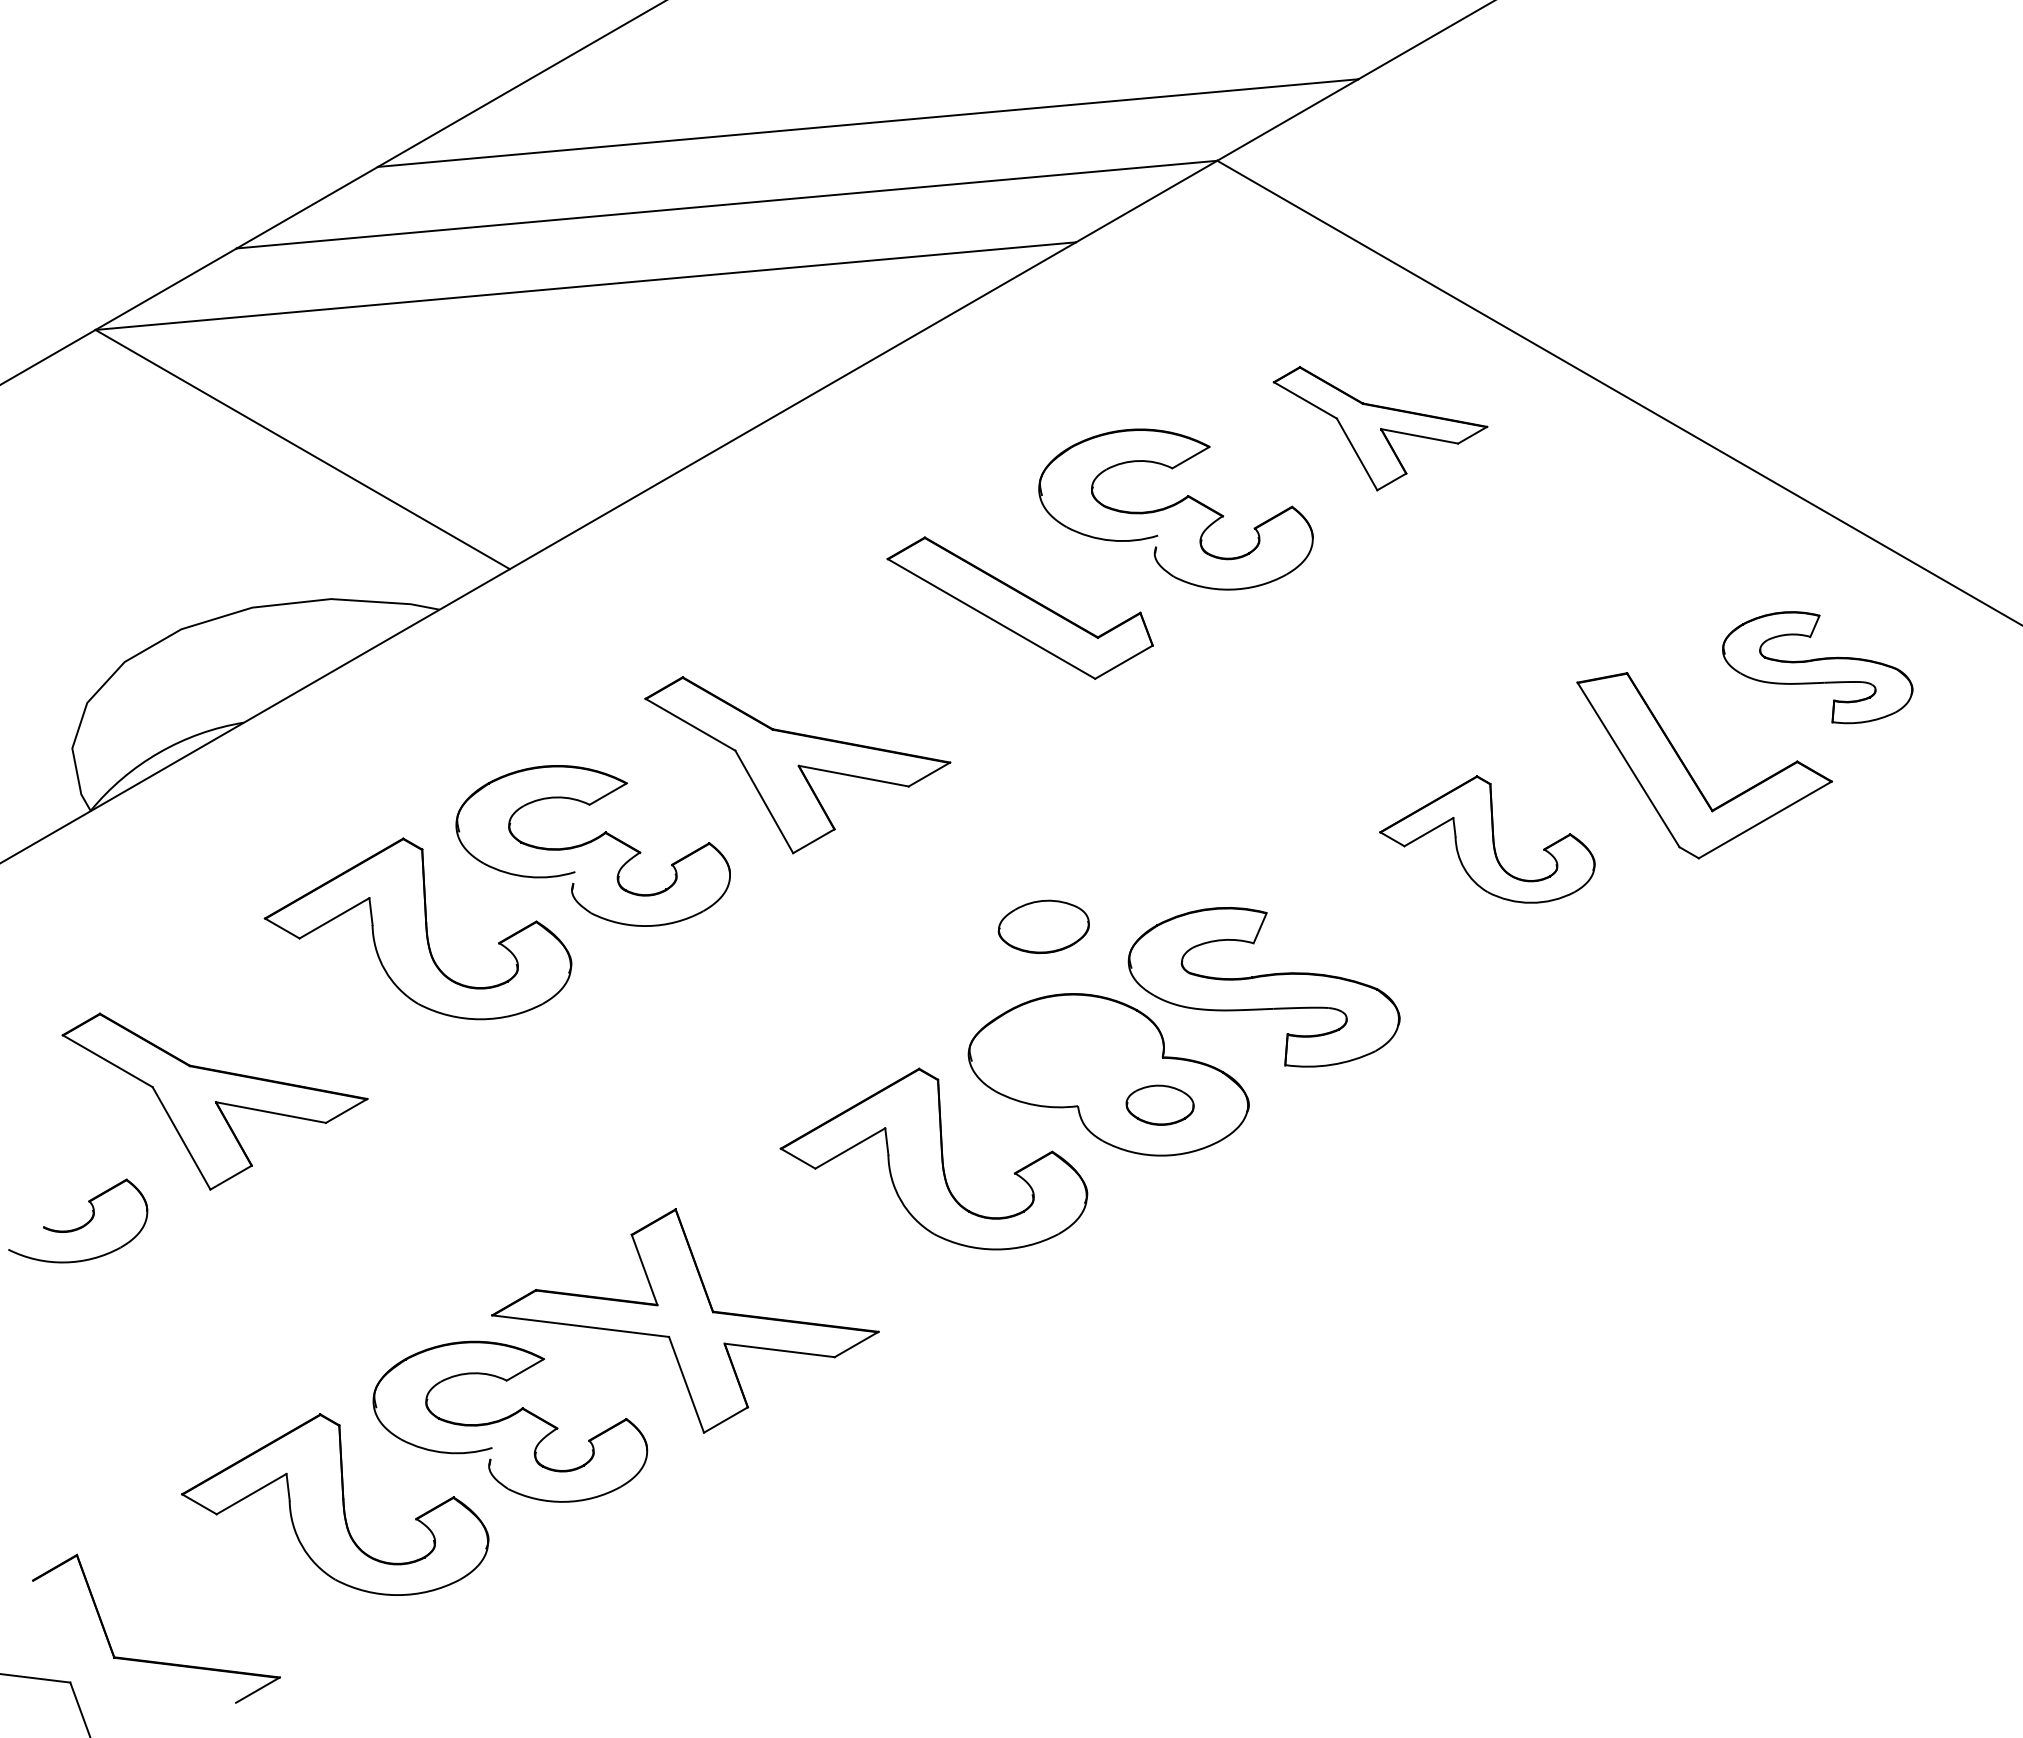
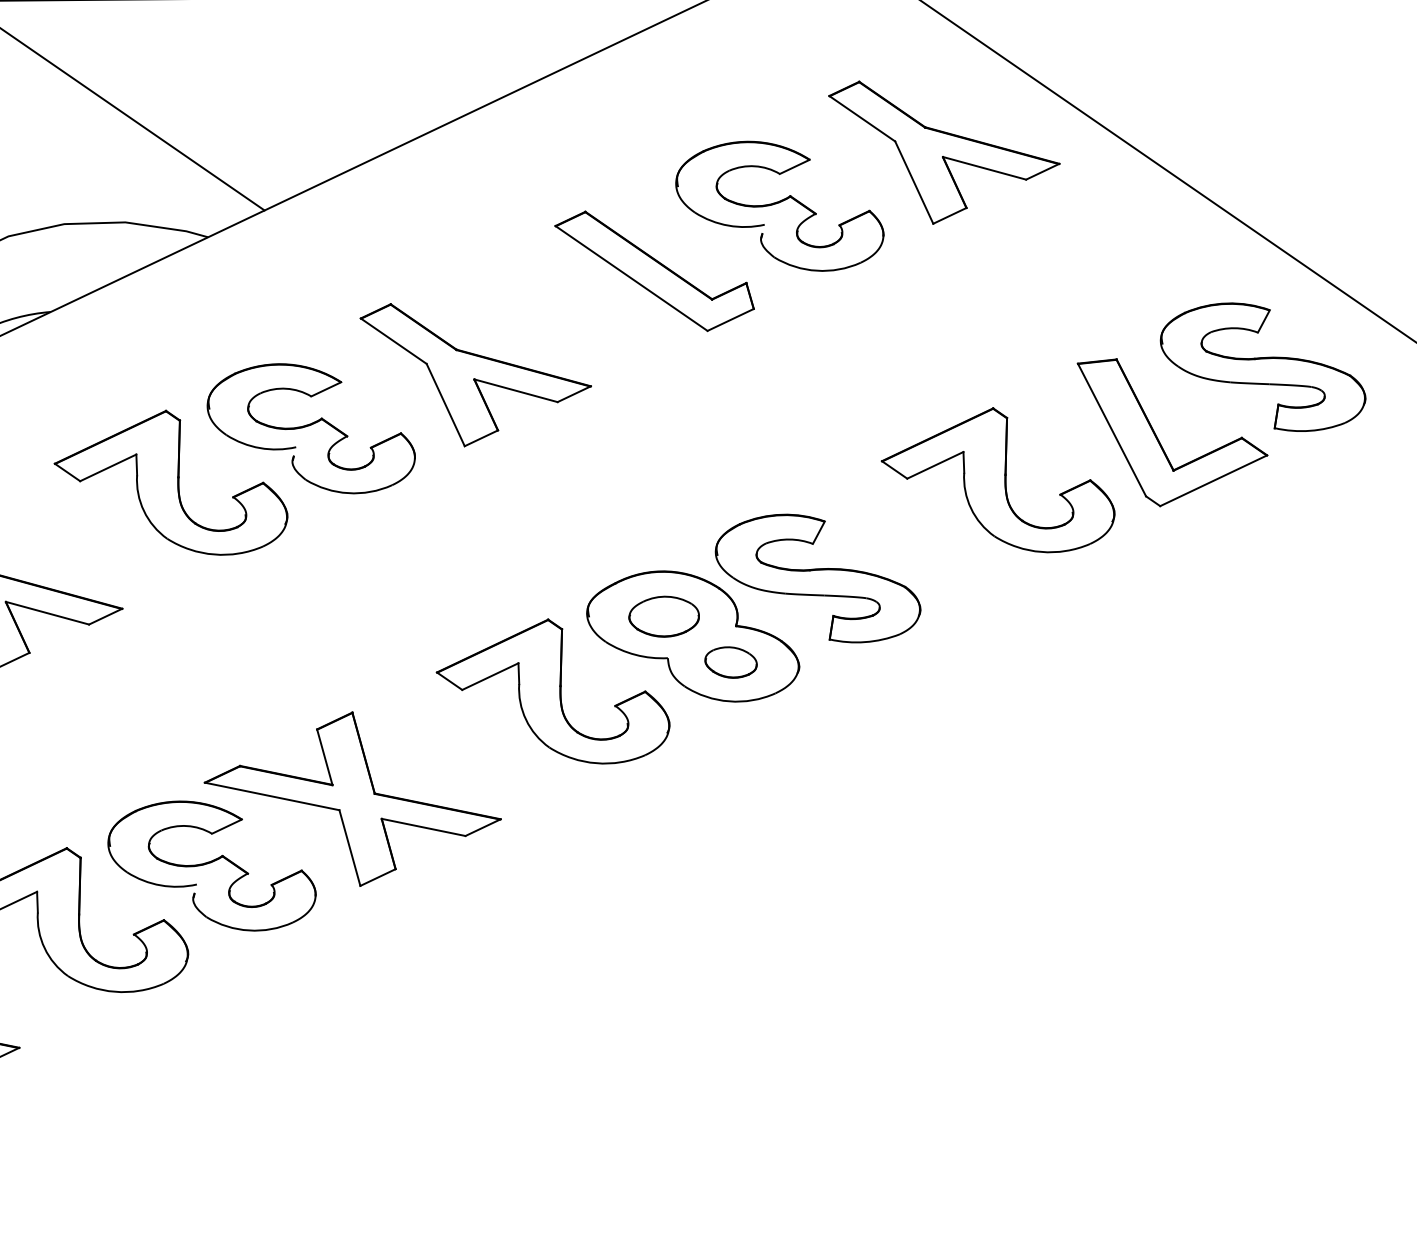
part: (1380, 428) -> (942, 156), size x1.43
part: (1817, 667) -> (1263, 366), size x1.43
part: (1487, 839) -> (999, 478), size x1.43
part: (1043, 926) -> (663, 616), moved

